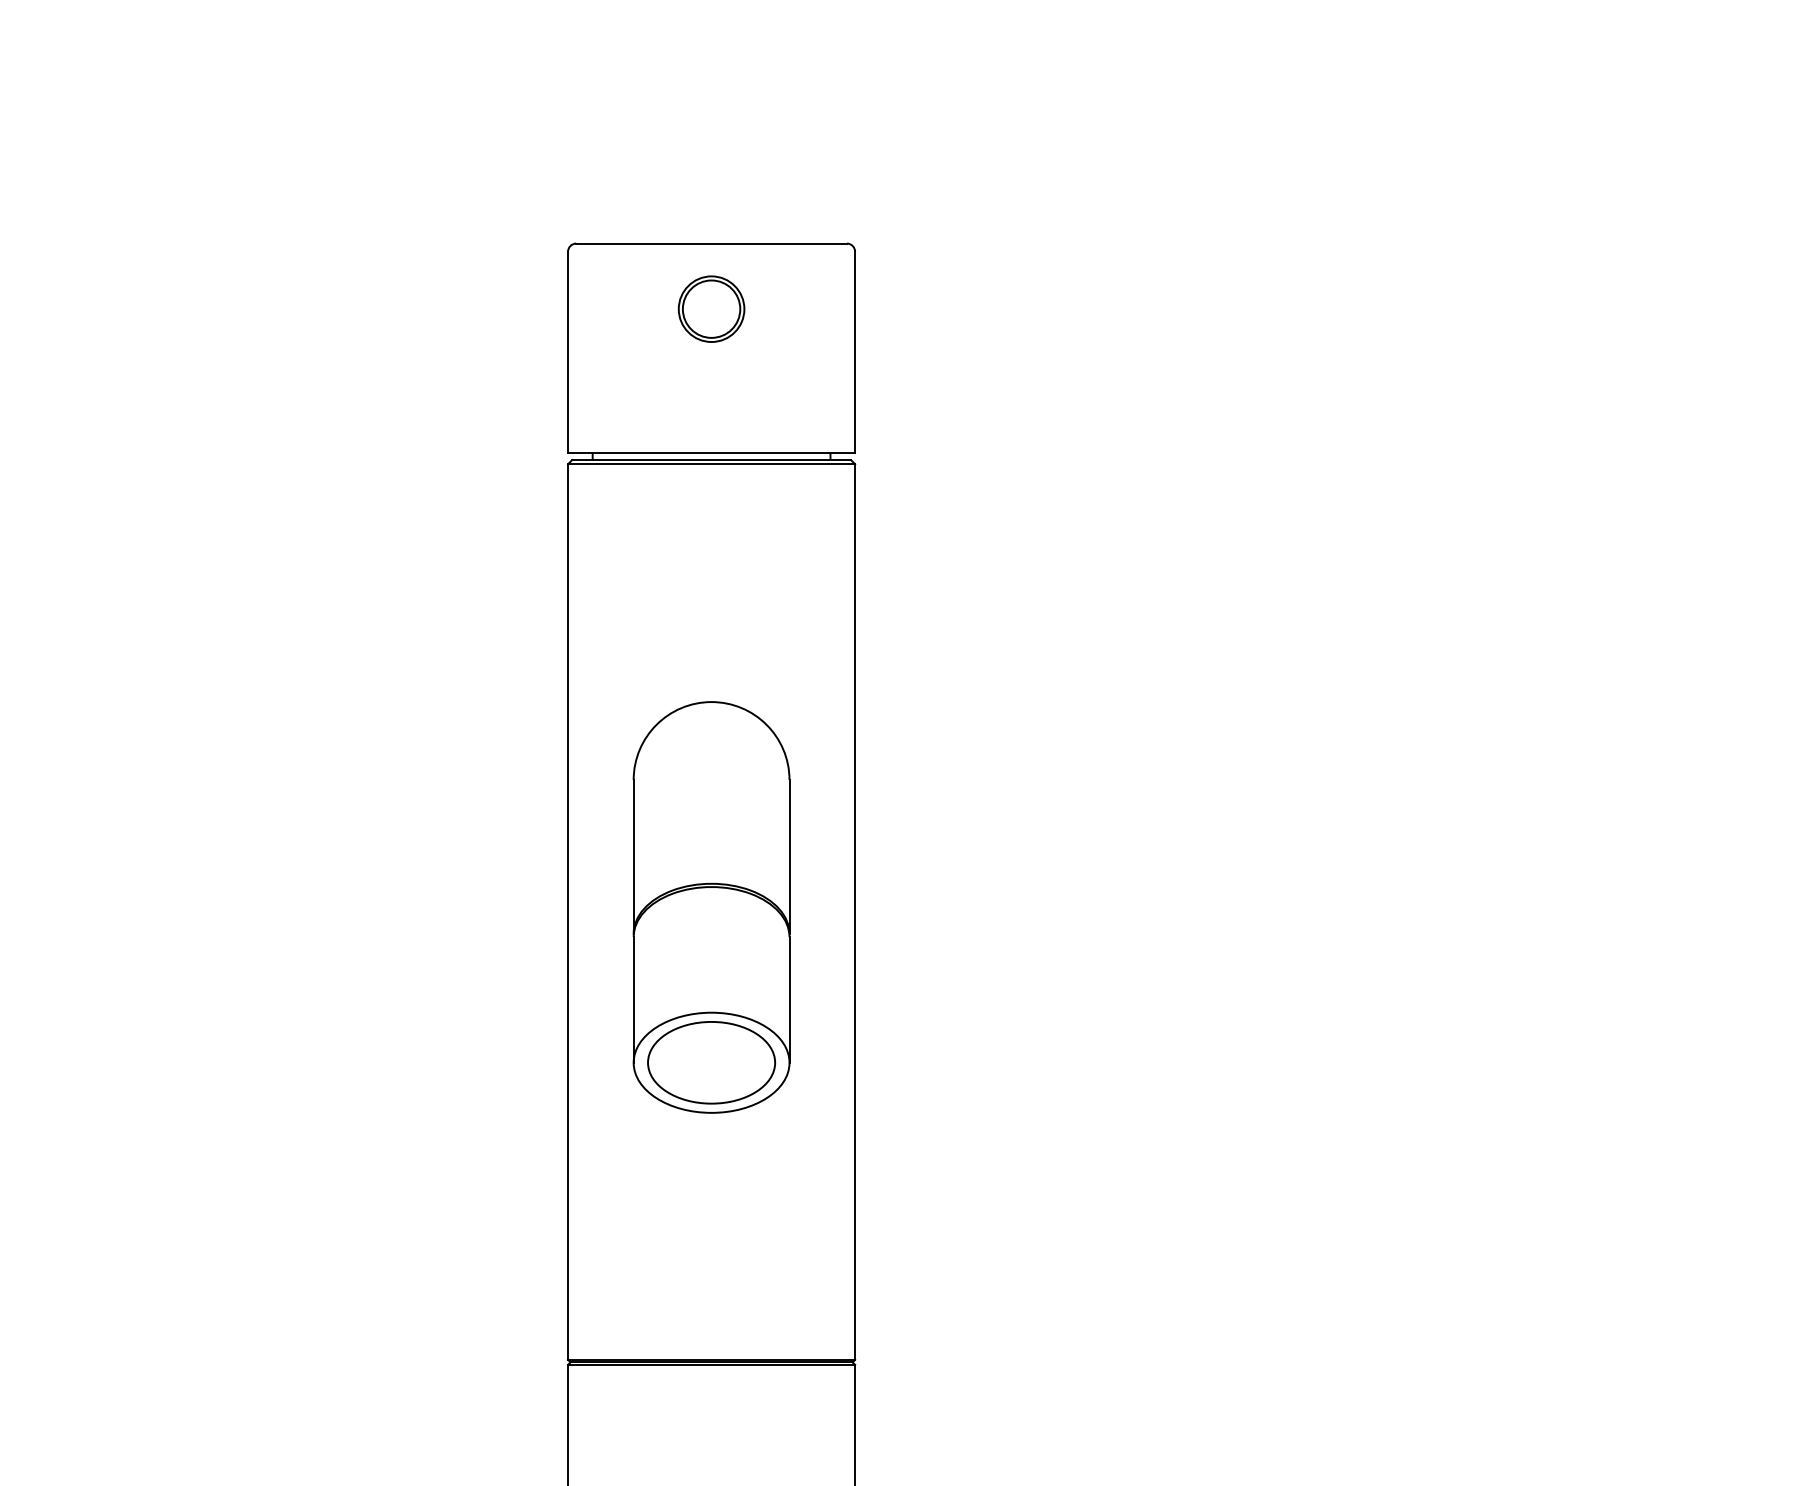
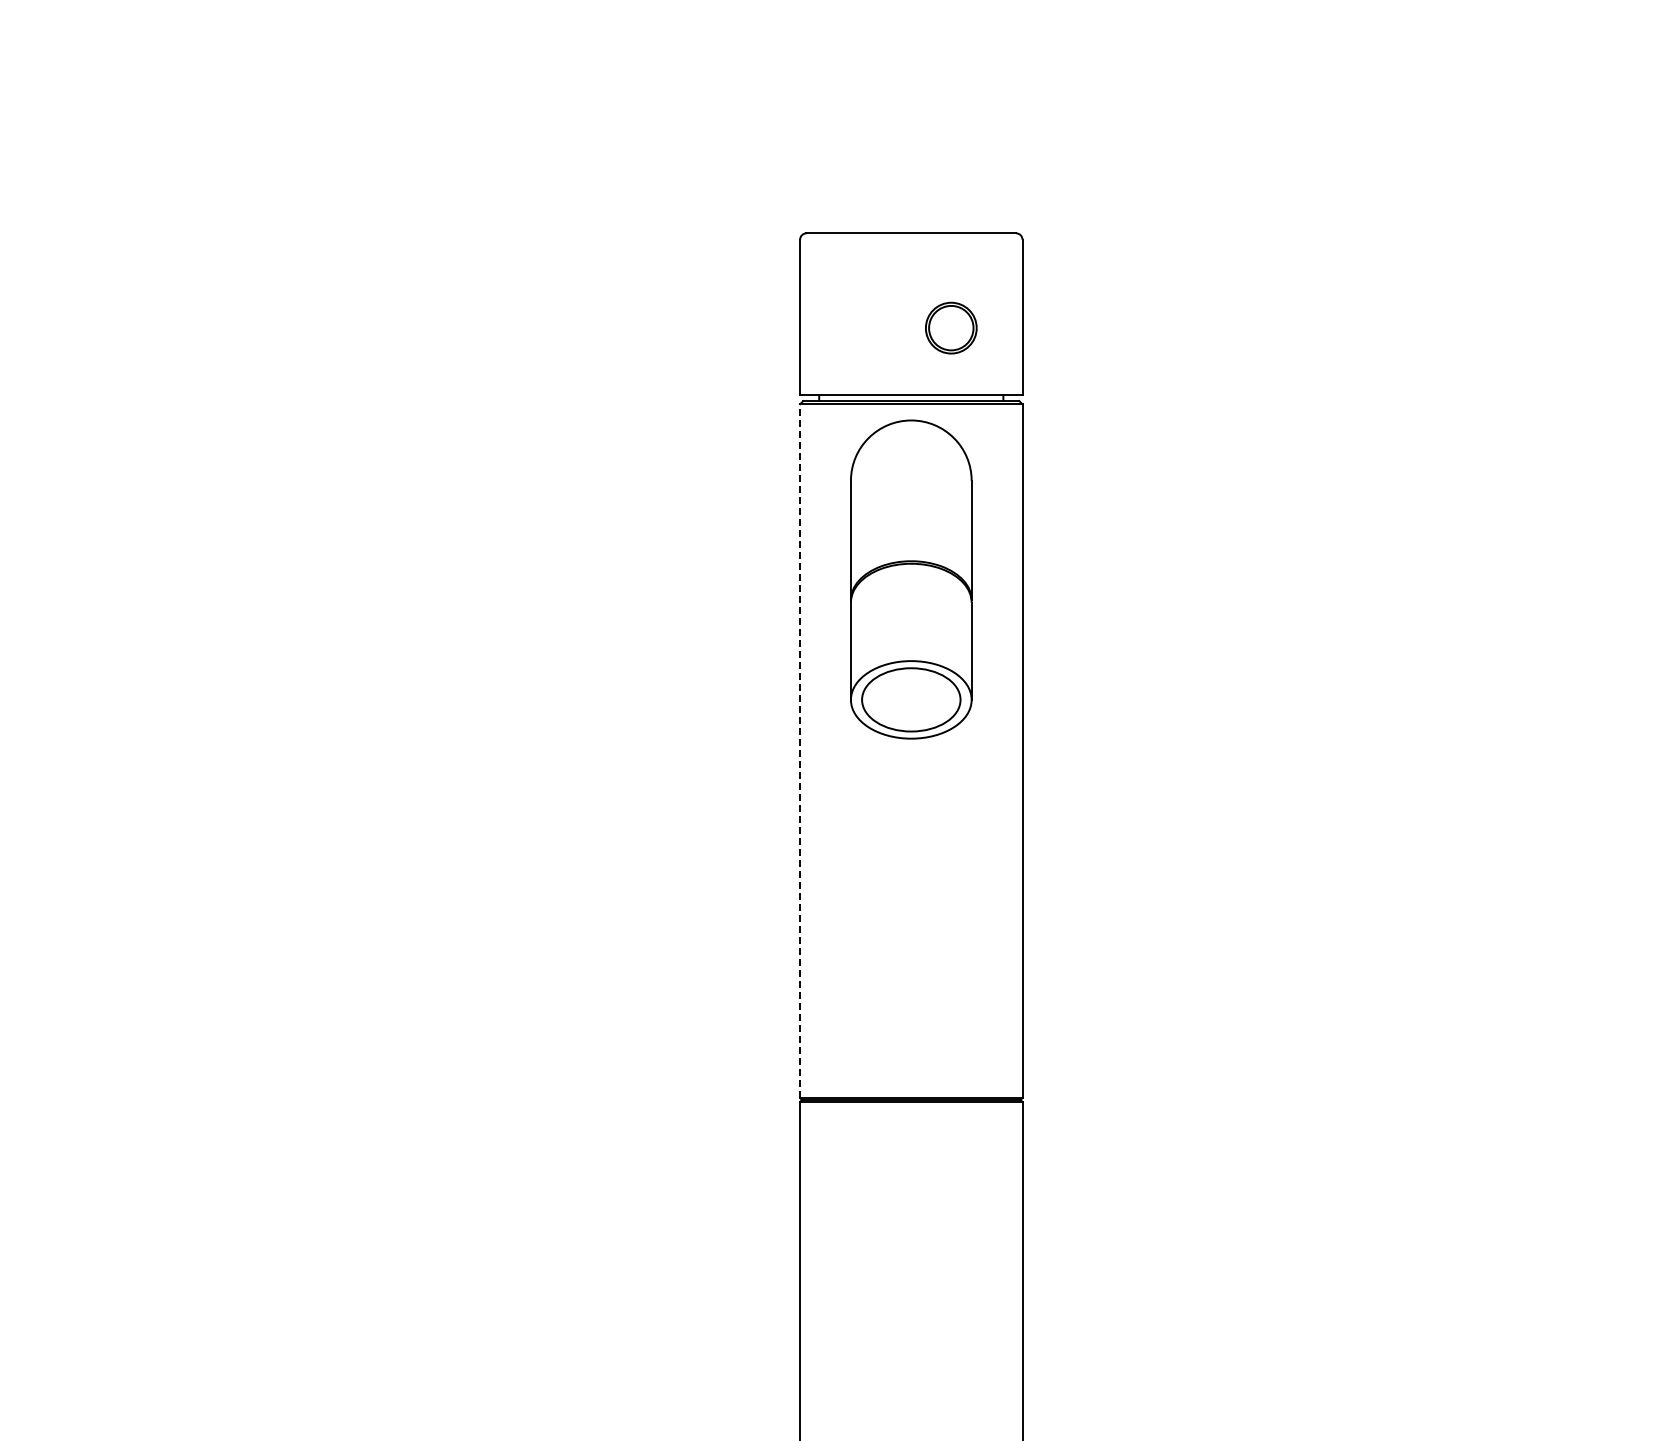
part: (711, 308) -> (951, 327), moved
part: (711, 907) -> (911, 579), moved
line: (568, 912) -> (800, 751), solid -> dashed

